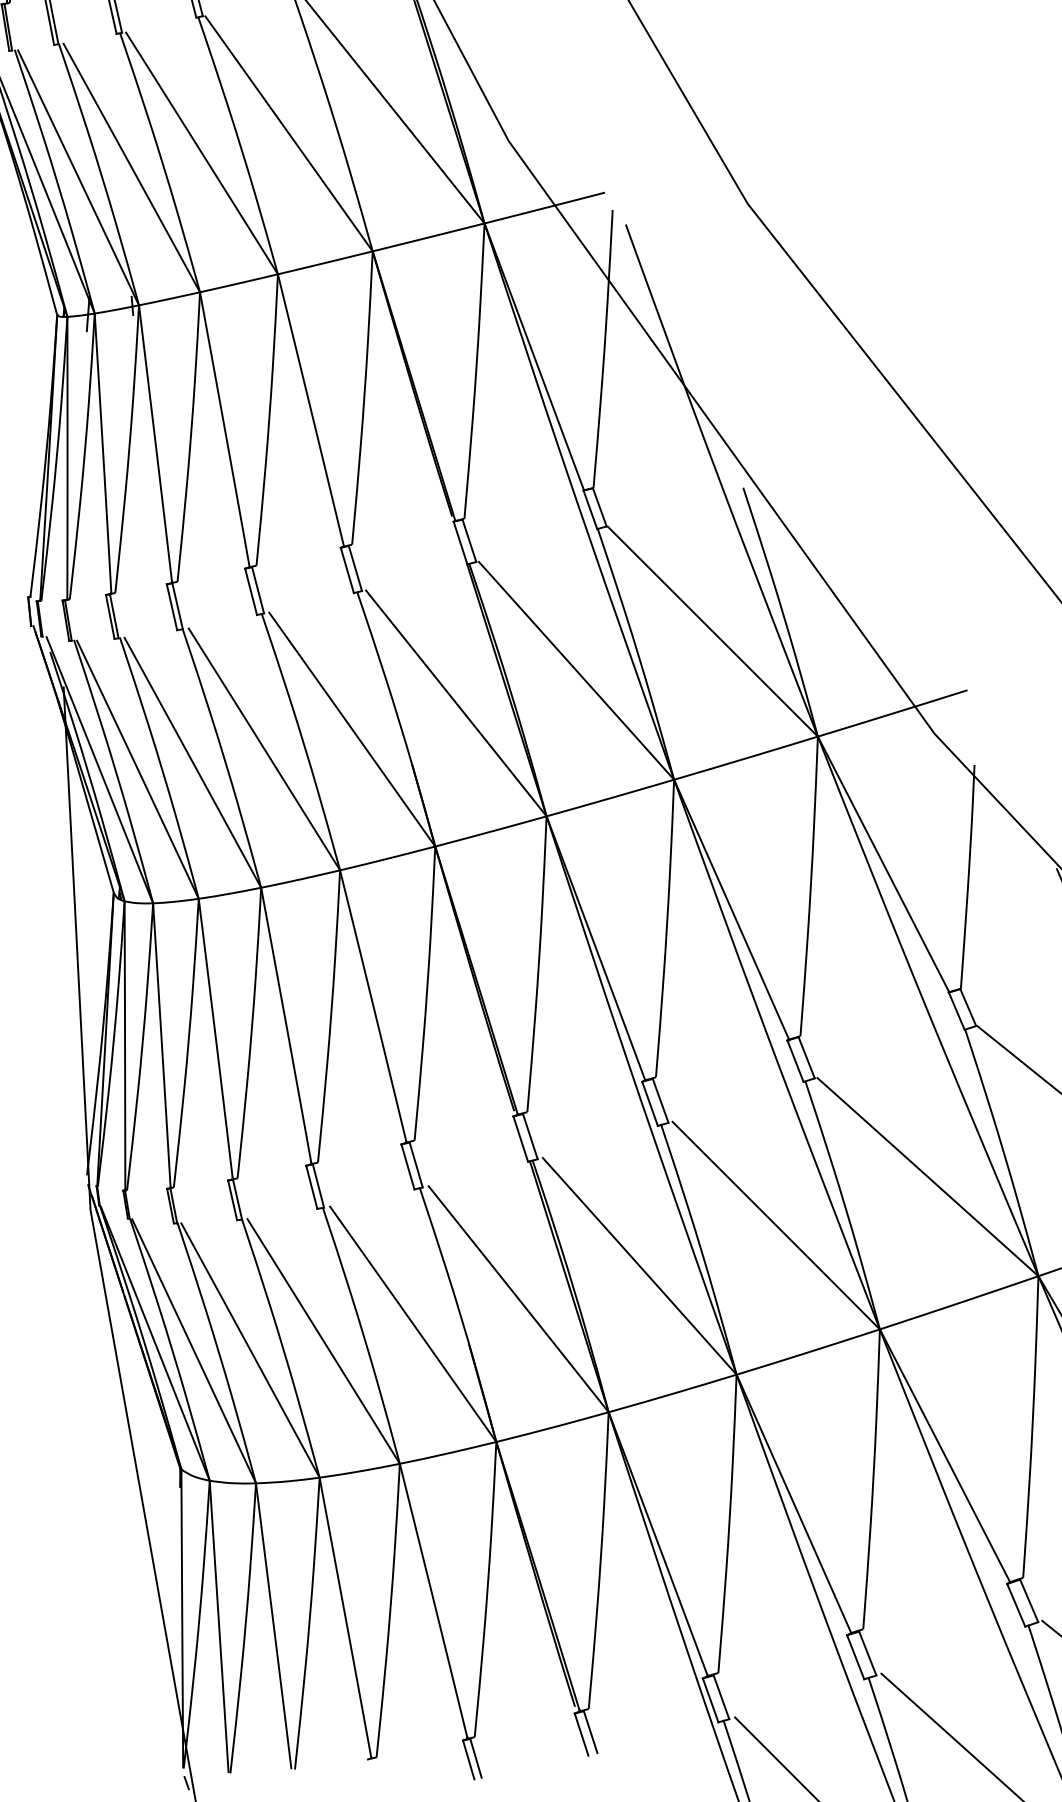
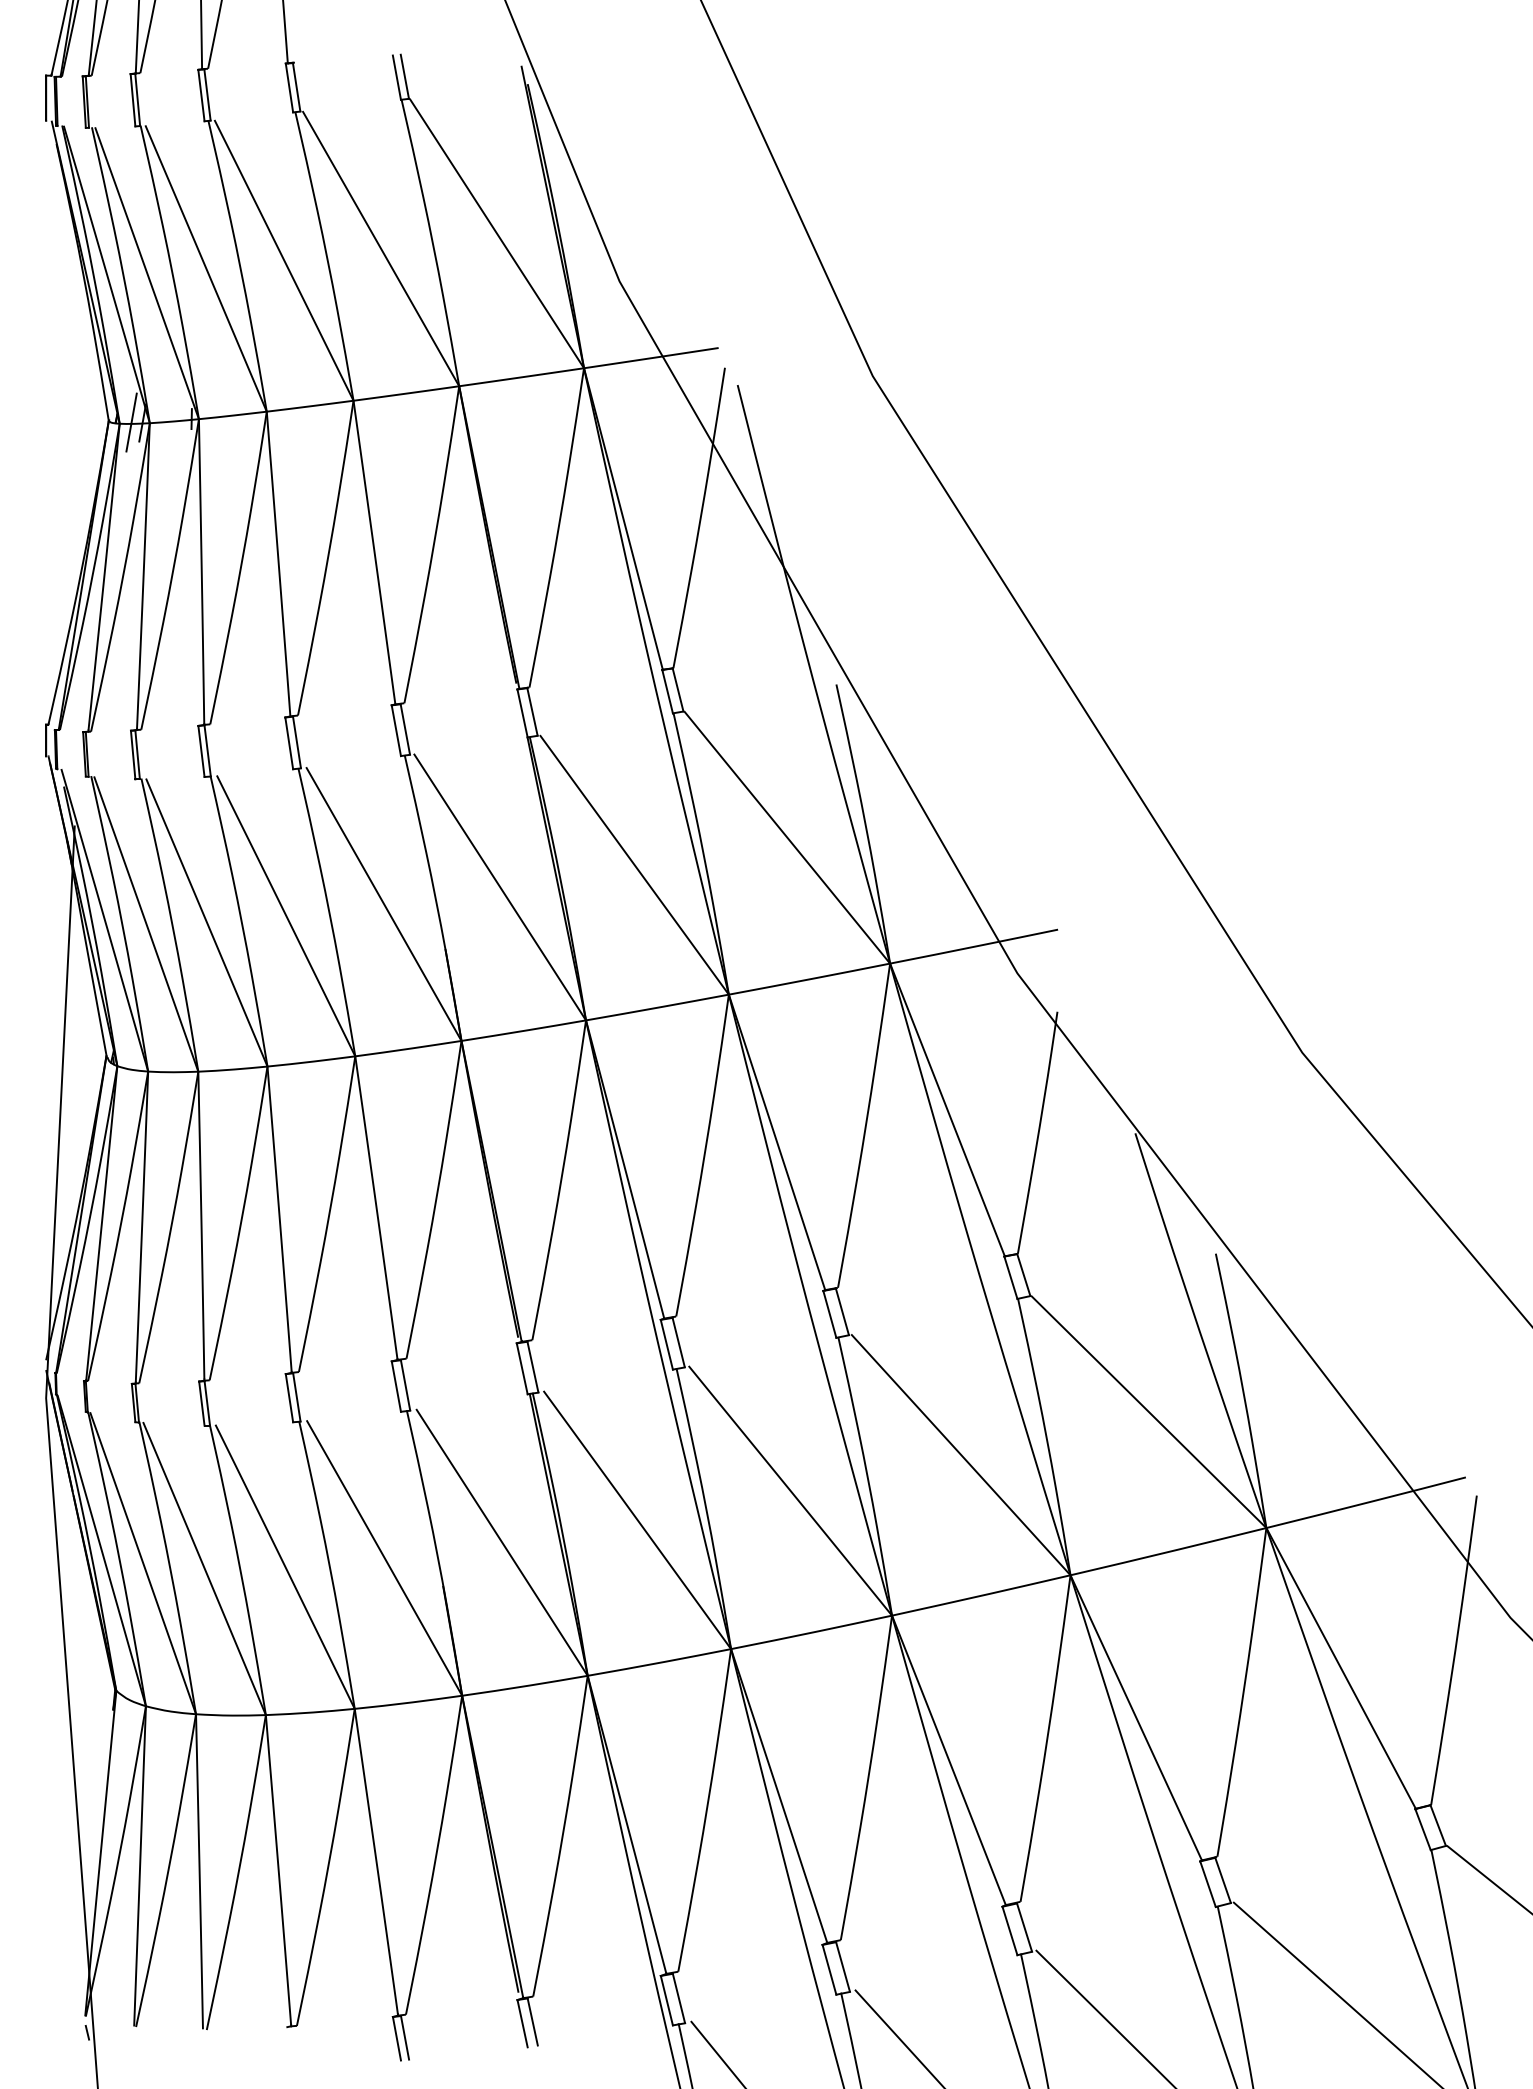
line: (78, 314) -> (131, 422), added

